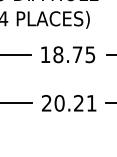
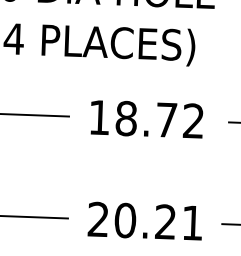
text: (90, 54) -> (193, 120), 18.75 -> 18.72

